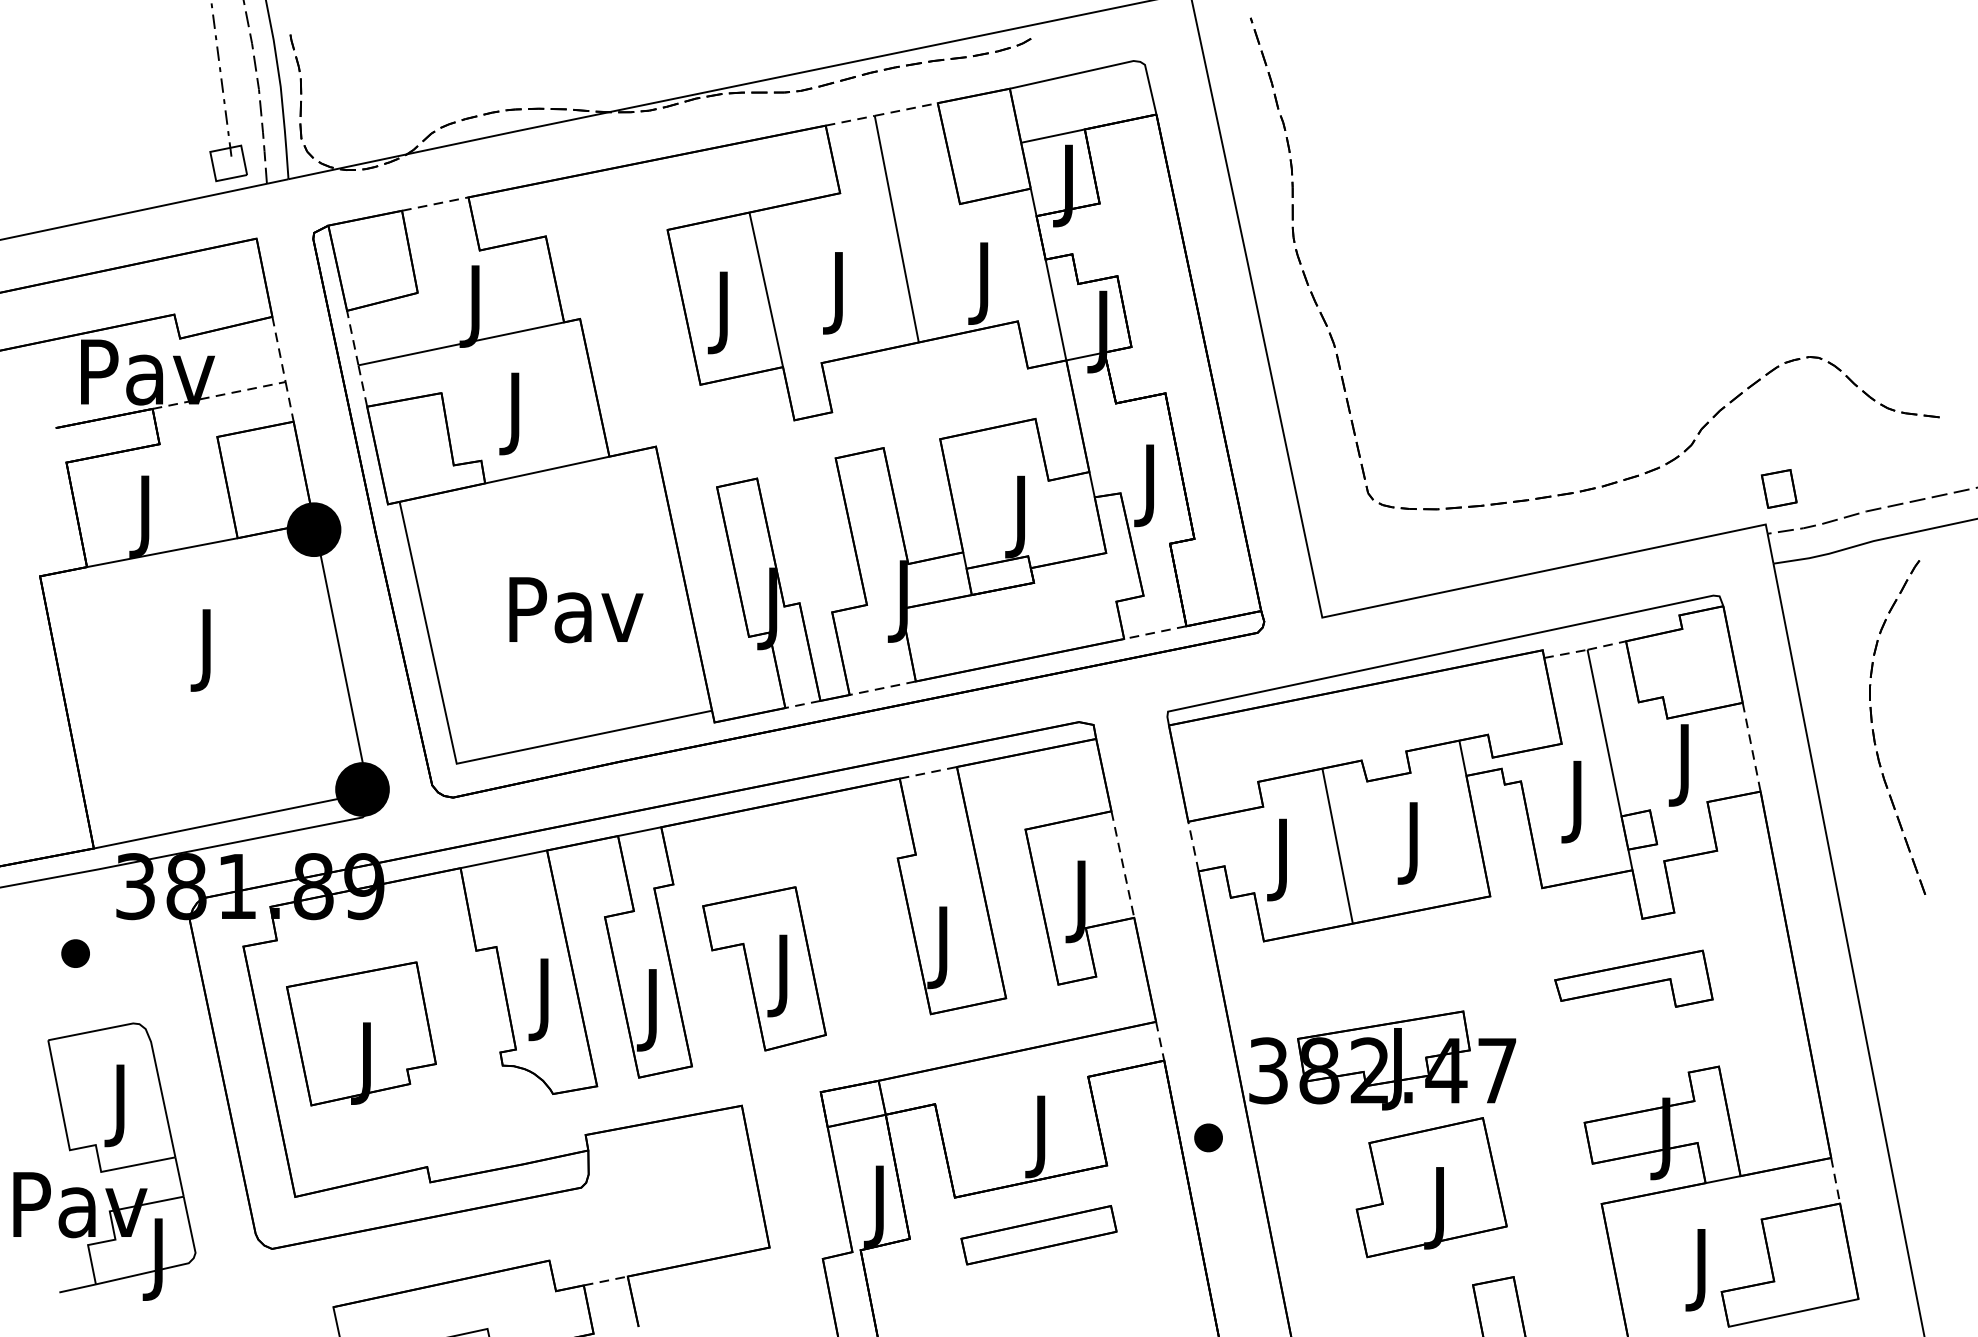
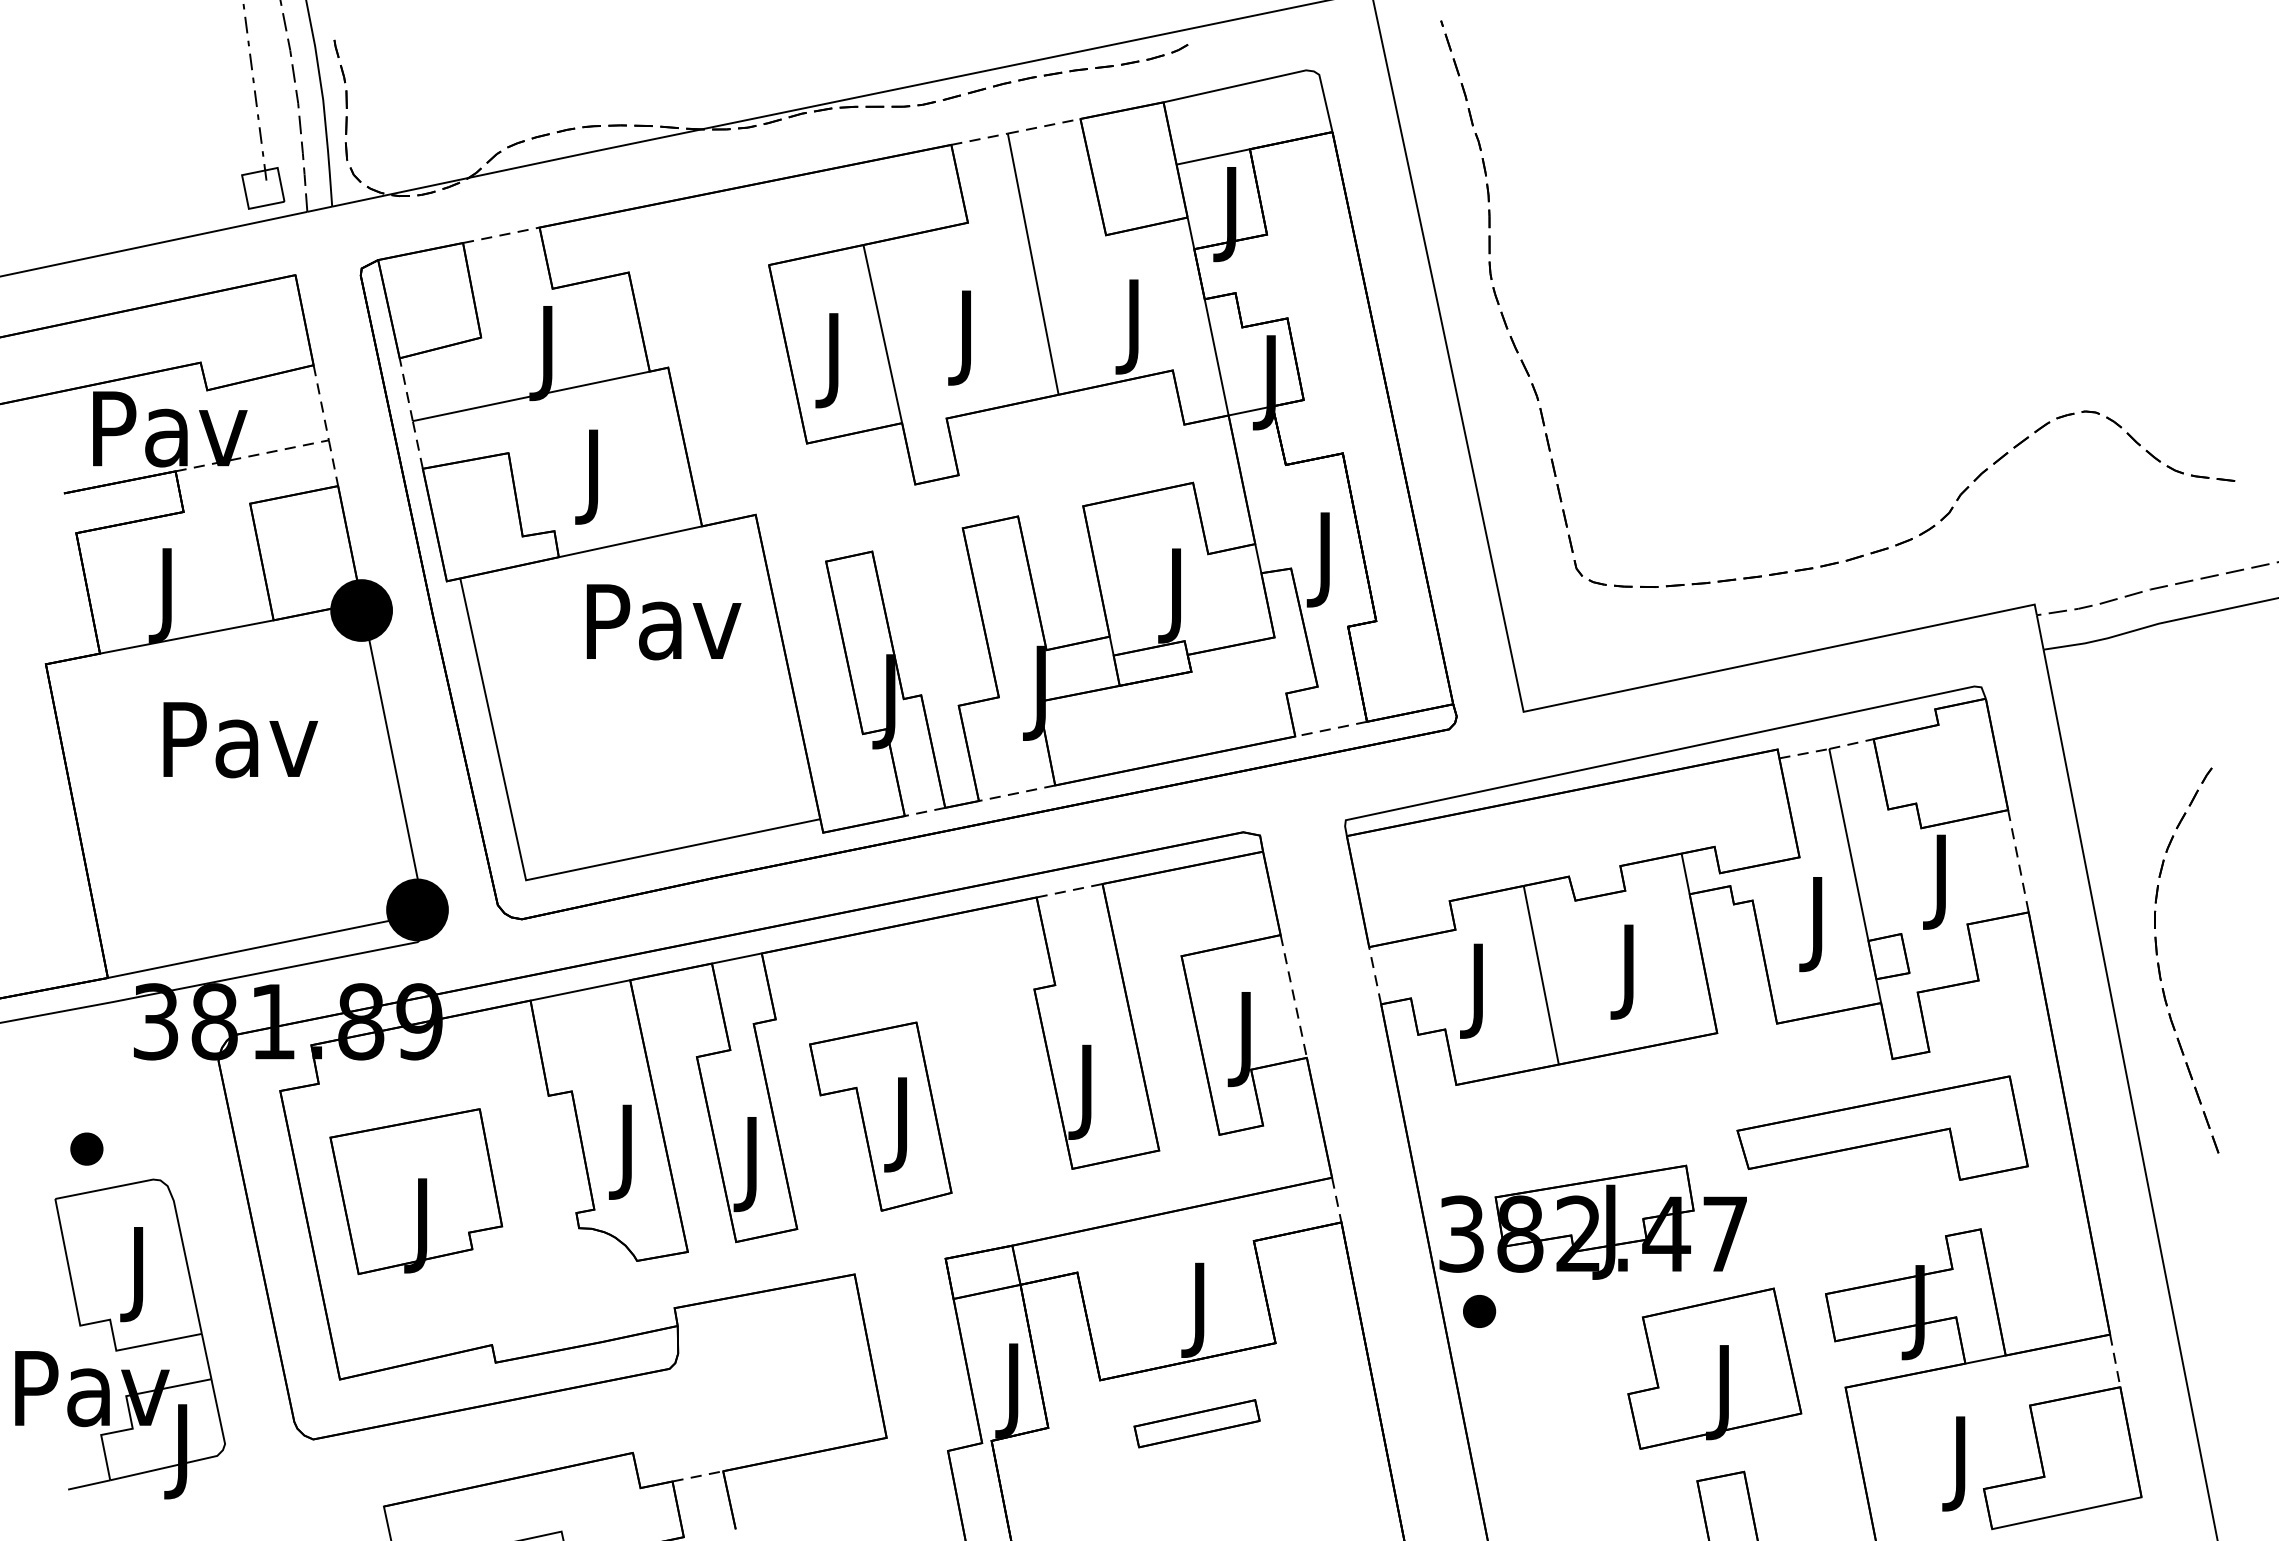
part: (1779, 488) -> (2050, 563), removed
text: (575, 610) -> (663, 622), moved
text: (208, 650) -> (240, 749), J -> Pav
part: (1874, 730) -> (2159, 963), moved
part: (75, 953) -> (86, 1148), moved
part: (1633, 978) -> (1882, 1127), size x1.6
part: (1208, 1137) -> (1479, 1311), moved
part: (1431, 1187) -> (1714, 1368), moved
part: (1038, 1235) -> (1196, 1423), size x0.7

